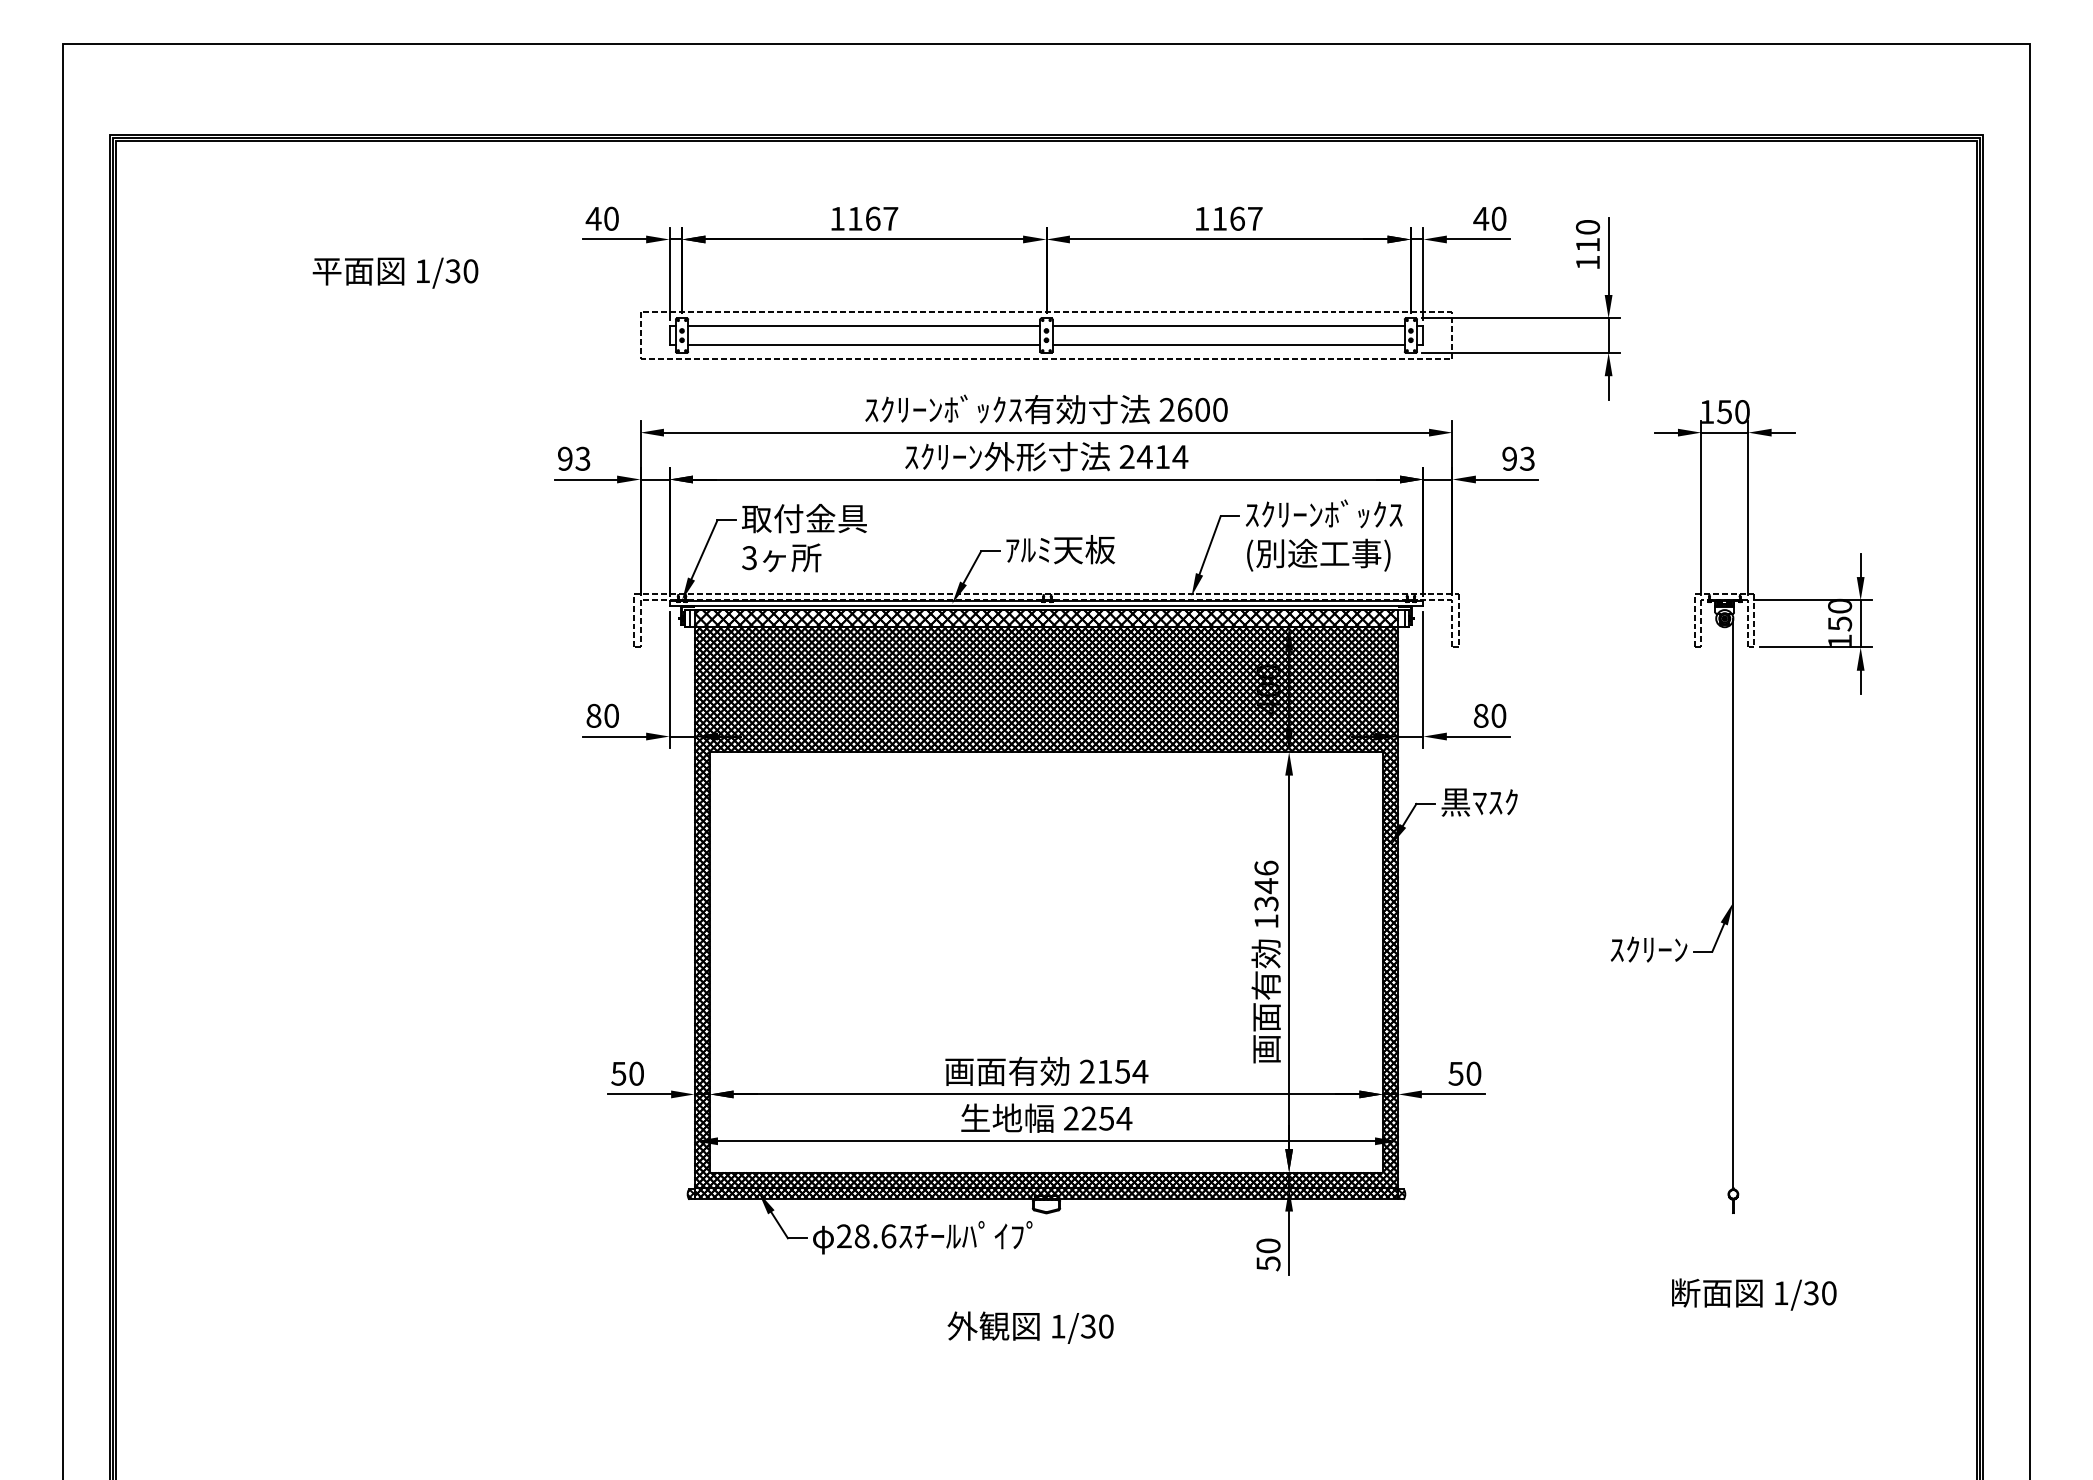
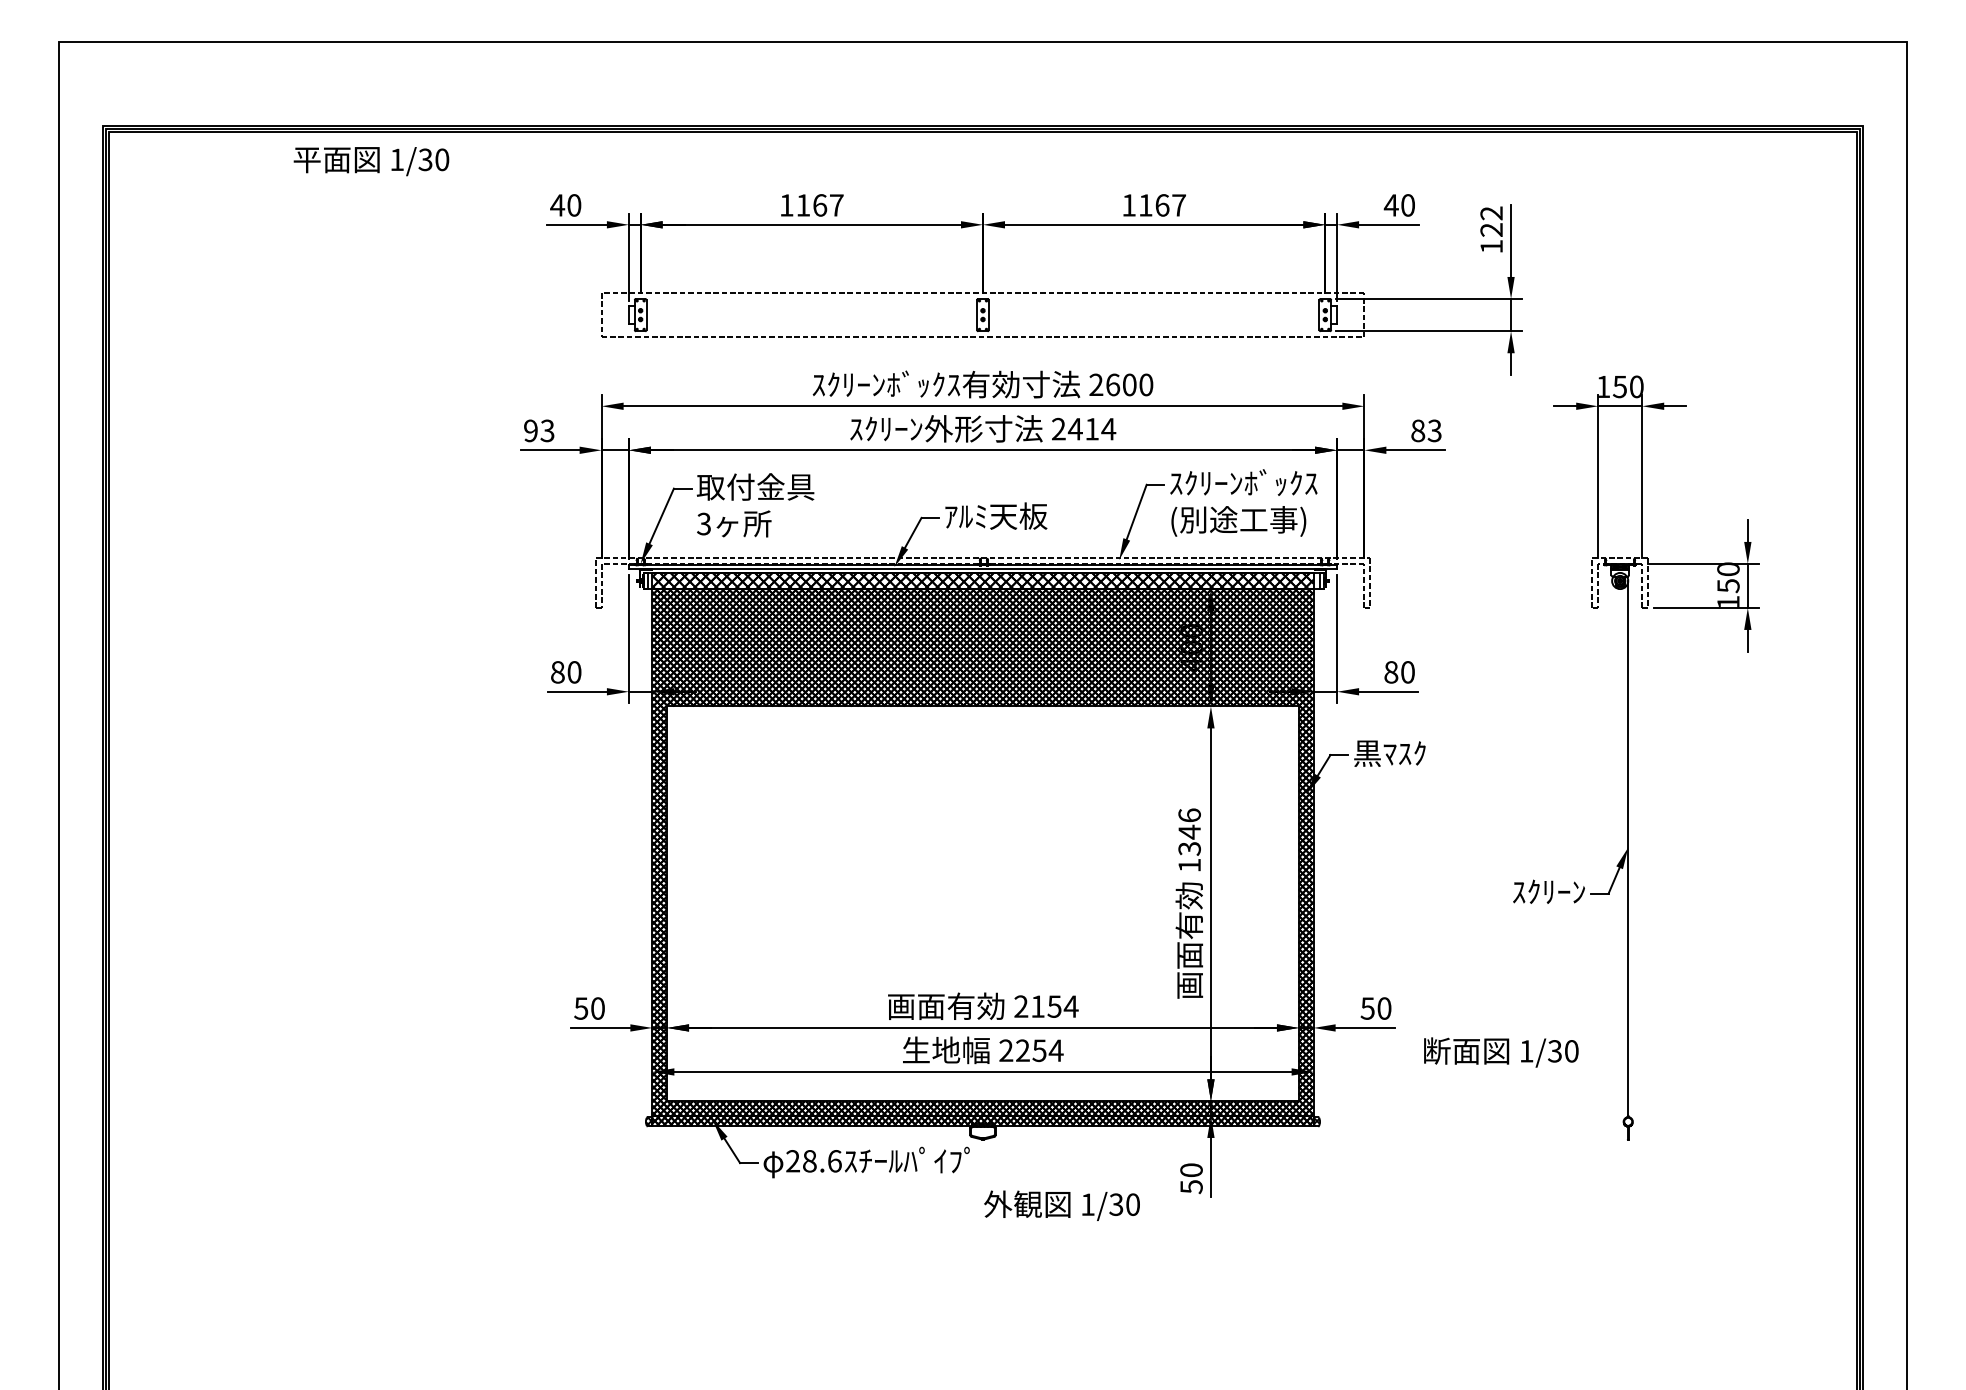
text: (1588, 236) -> (1492, 222), 110 -> 122
text: (395, 272) -> (371, 160), moved
line: (864, 326) -> (812, 306), removed
line: (1228, 326) -> (1153, 306), removed
line: (864, 344) -> (812, 323), removed
line: (1228, 344) -> (1153, 323), removed
text: (1509, 458) -> (1417, 430), 93 -> 83
text: (1754, 1294) -> (1501, 1052), moved
text: (1030, 1327) -> (1061, 1205), moved

